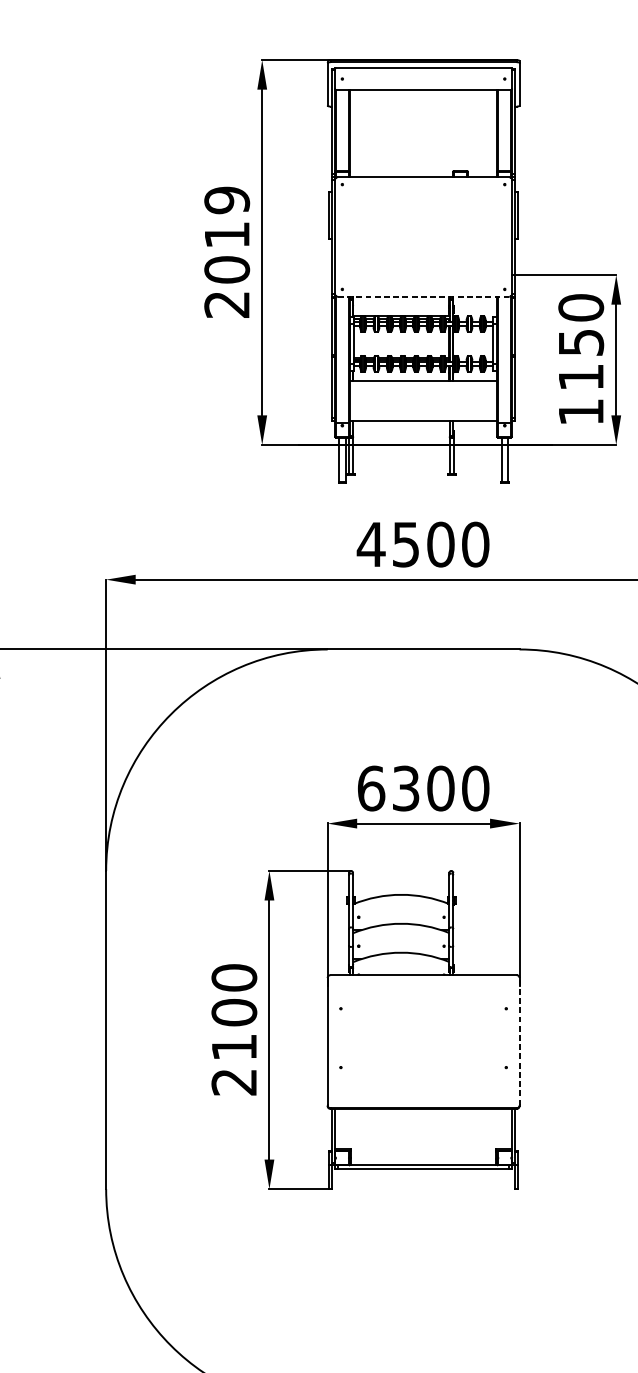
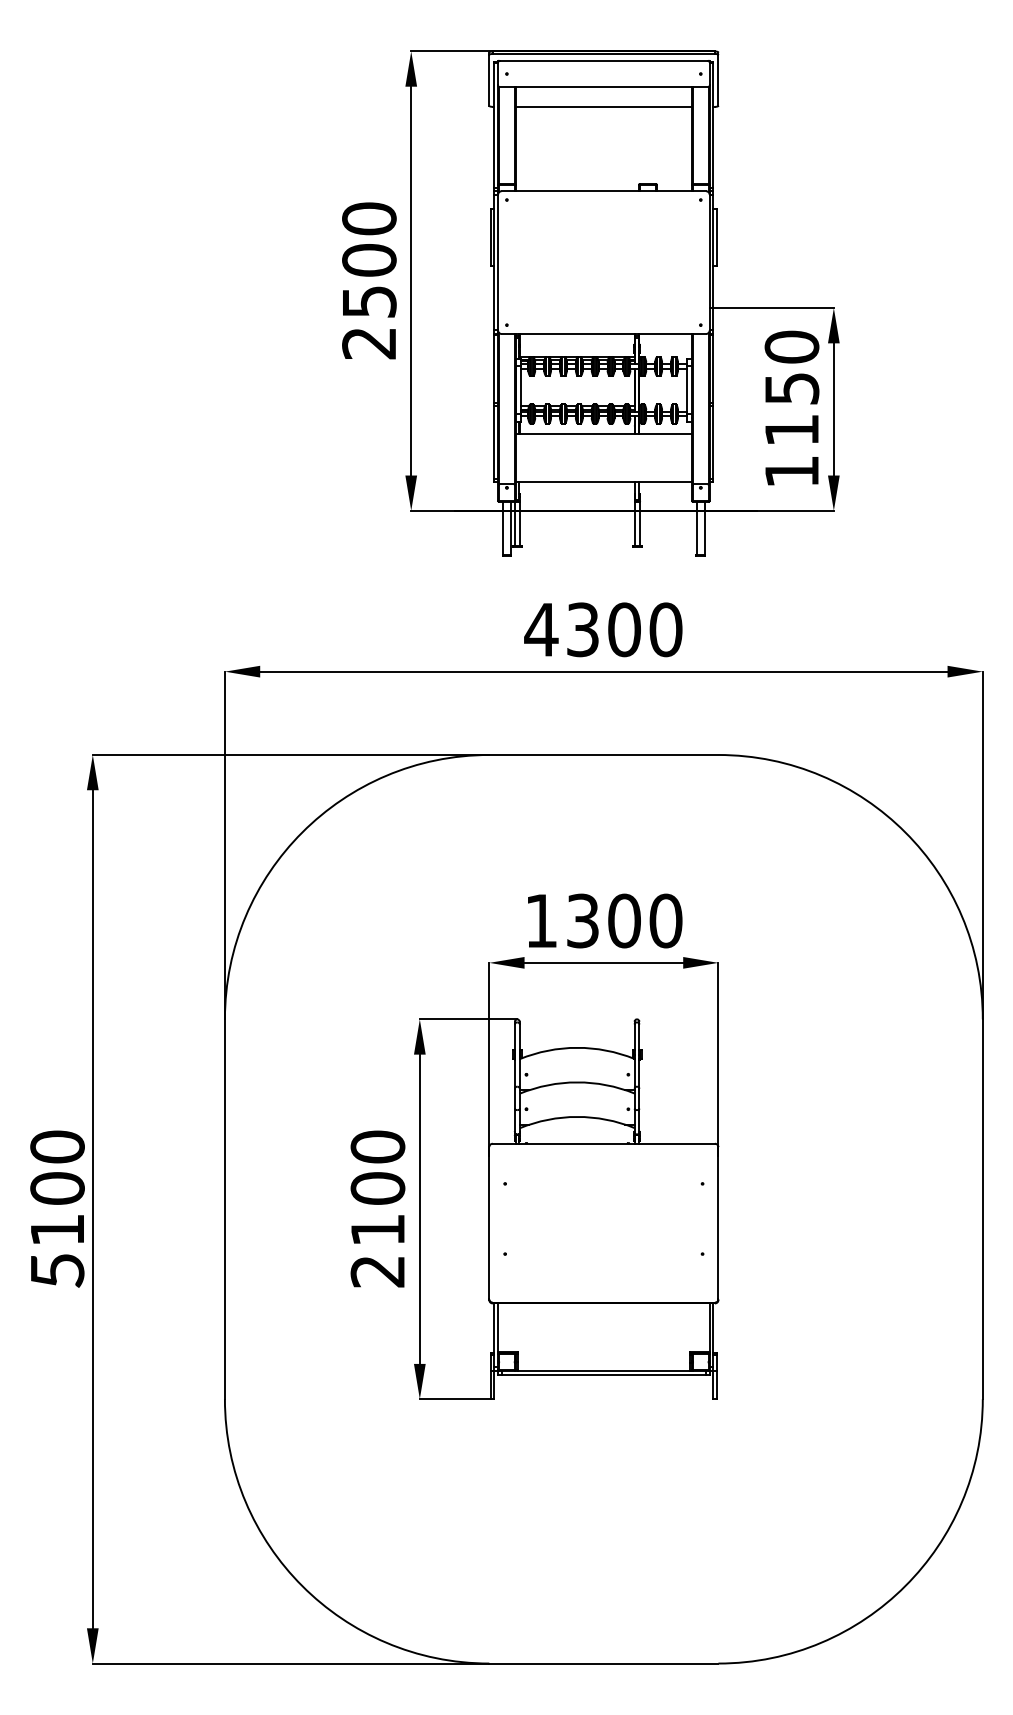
line: (423, 106) -> (603, 106), added
text: (227, 235) -> (369, 260), 2019 -> 2500
line: (424, 297) -> (604, 334), dashed -> solid
text: (406, 544) -> (583, 629), 4500 -> 4300
text: (371, 788) -> (541, 920), 6300 -> 1300
line: (519, 1041) -> (718, 1222), dashed -> solid

